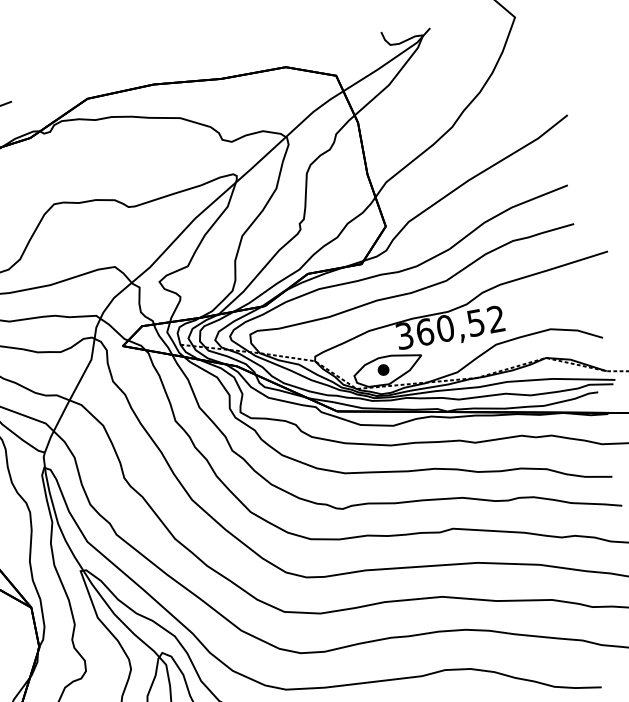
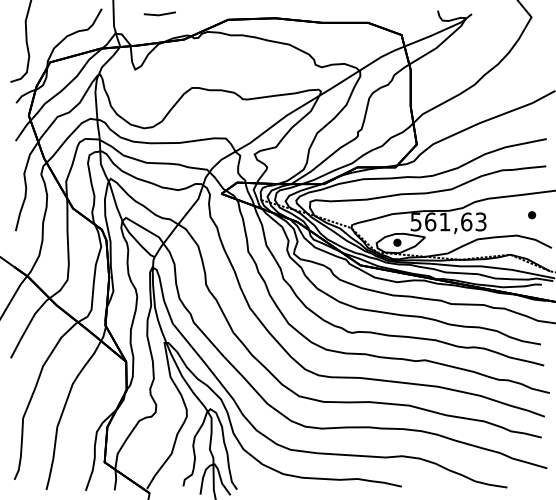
part: (567, 296) -> (532, 215), added
text: (450, 326) -> (448, 221), 360,52 -> 561,63

